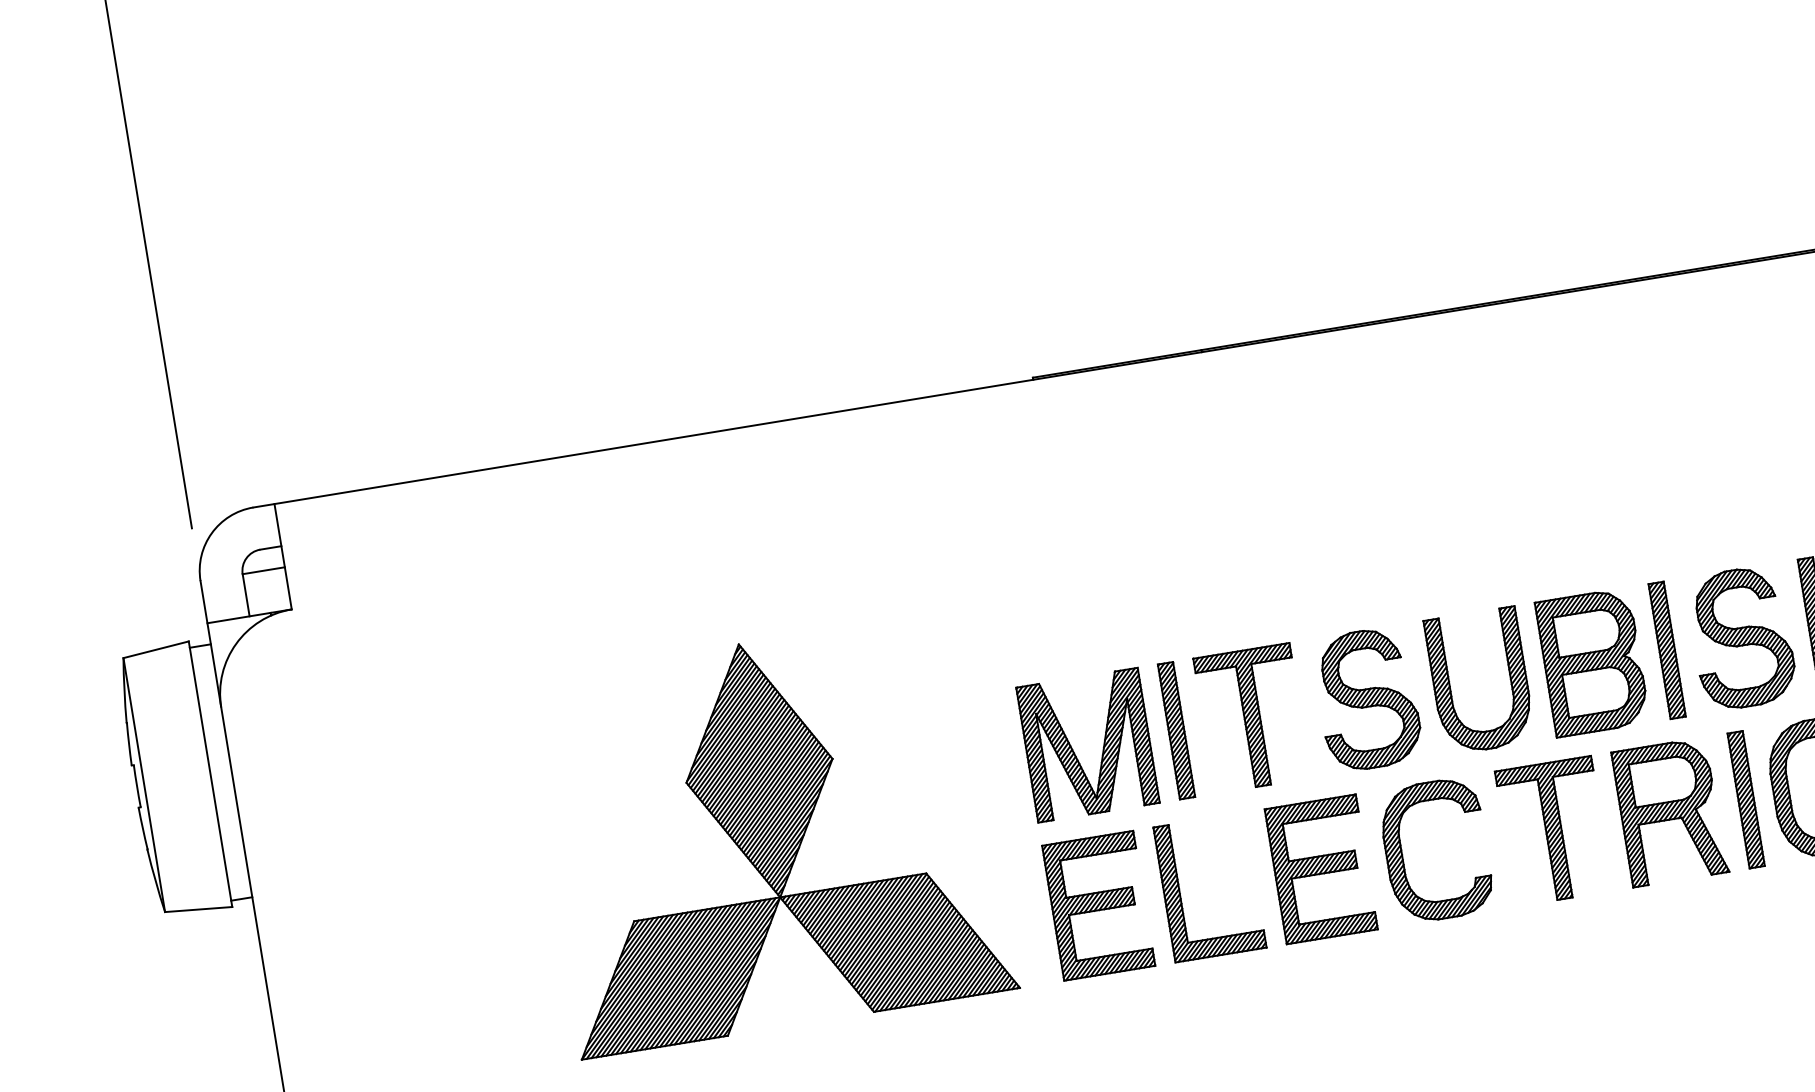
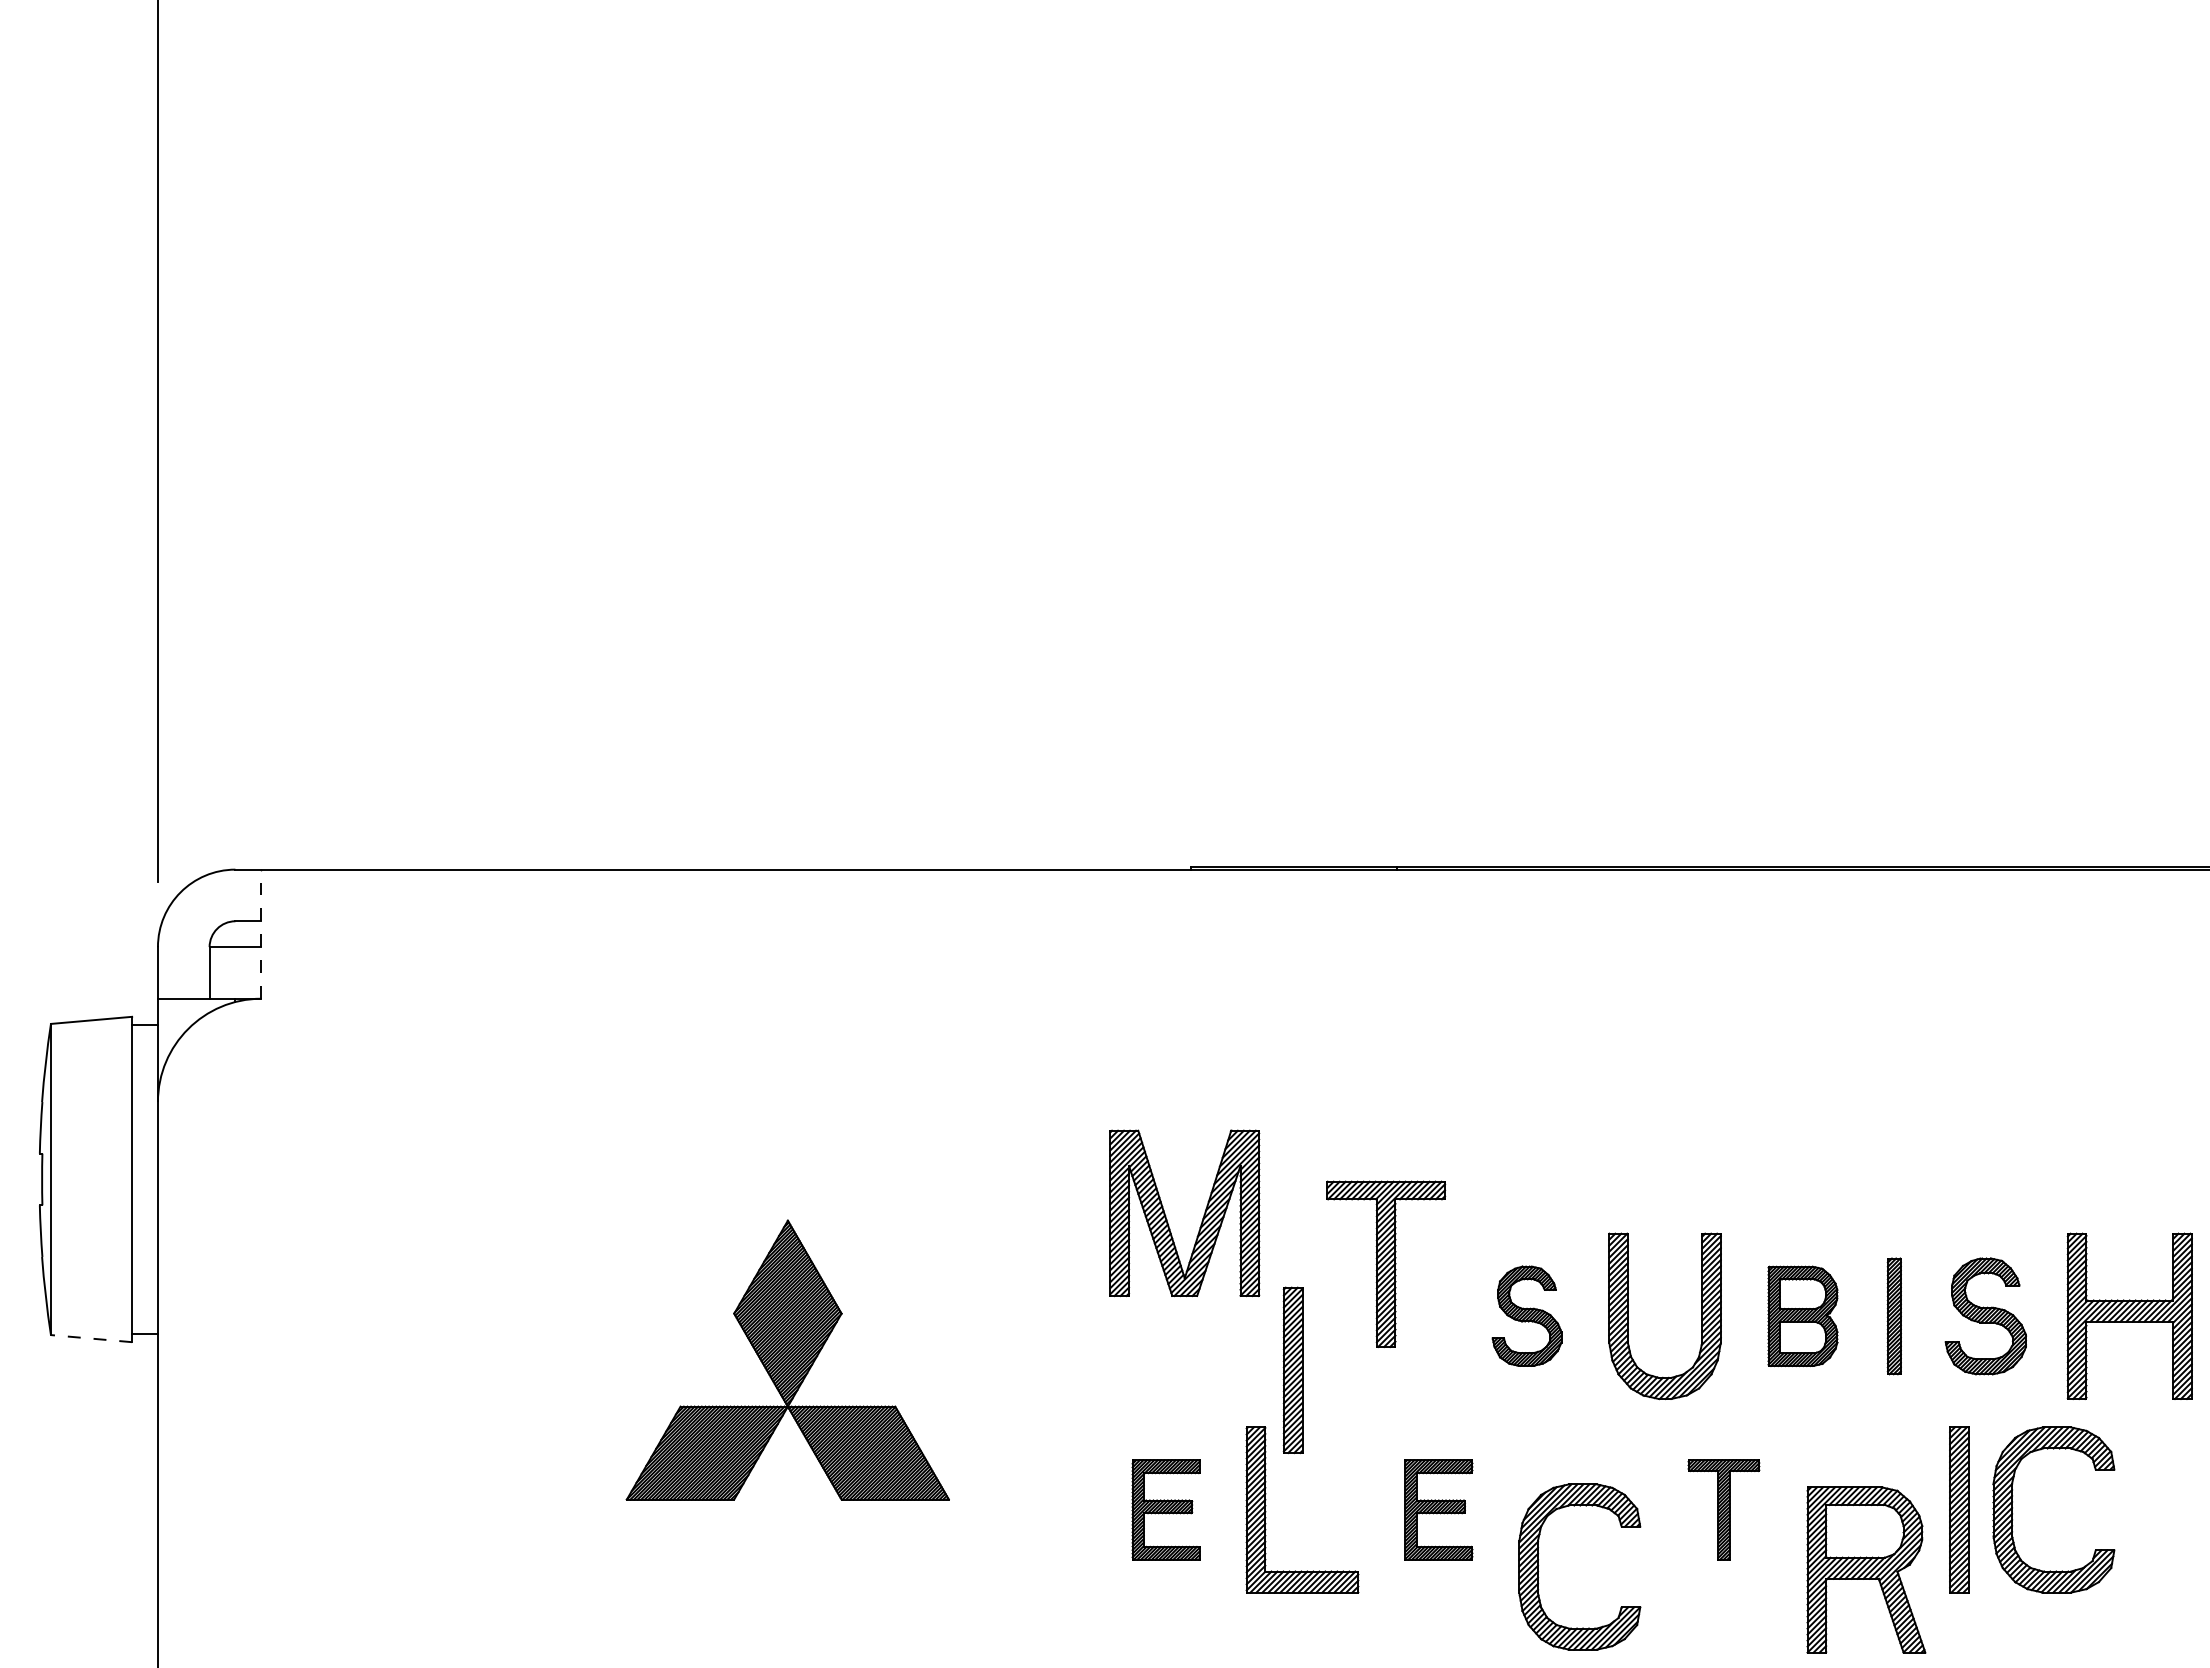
line: (283, 556) -> (261, 934), solid -> dashed
part: (1741, 638) -> (1985, 1316), size x0.7
part: (1667, 650) -> (1894, 1316), size x0.7
part: (1592, 662) -> (1802, 1316), size x0.6
part: (1366, 698) -> (1526, 1315), size x0.6
part: (1252, 717) -> (1386, 1263), moved
part: (1175, 730) -> (1292, 1370), moved
part: (1074, 752) -> (1167, 1219), moved
part: (1670, 811) -> (1866, 1569), moved
part: (1553, 830) -> (1723, 1509), size x0.6
part: (769, 833) -> (787, 1359), size x0.6
part: (1403, 854) -> (1539, 1565), moved
part: (1320, 868) -> (1438, 1509), size x0.6
part: (1098, 905) -> (1165, 1509), size x0.6
line: (198, 909) -> (91, 1338), solid -> dashed

